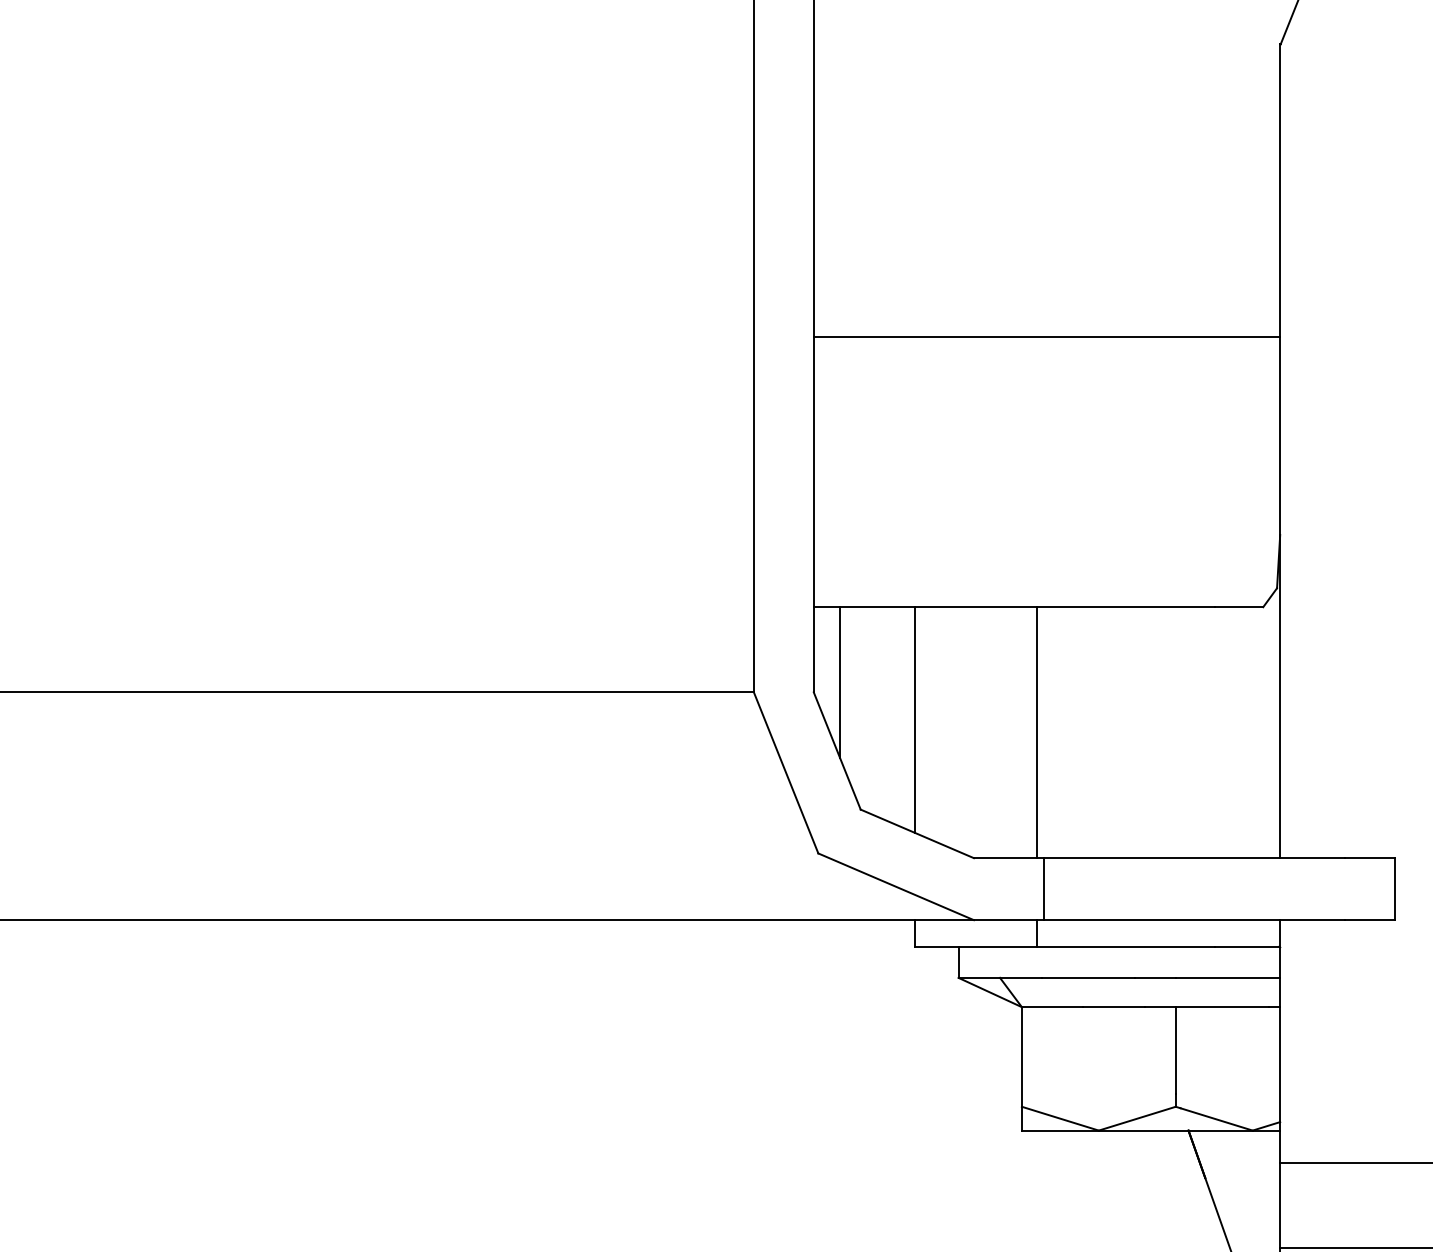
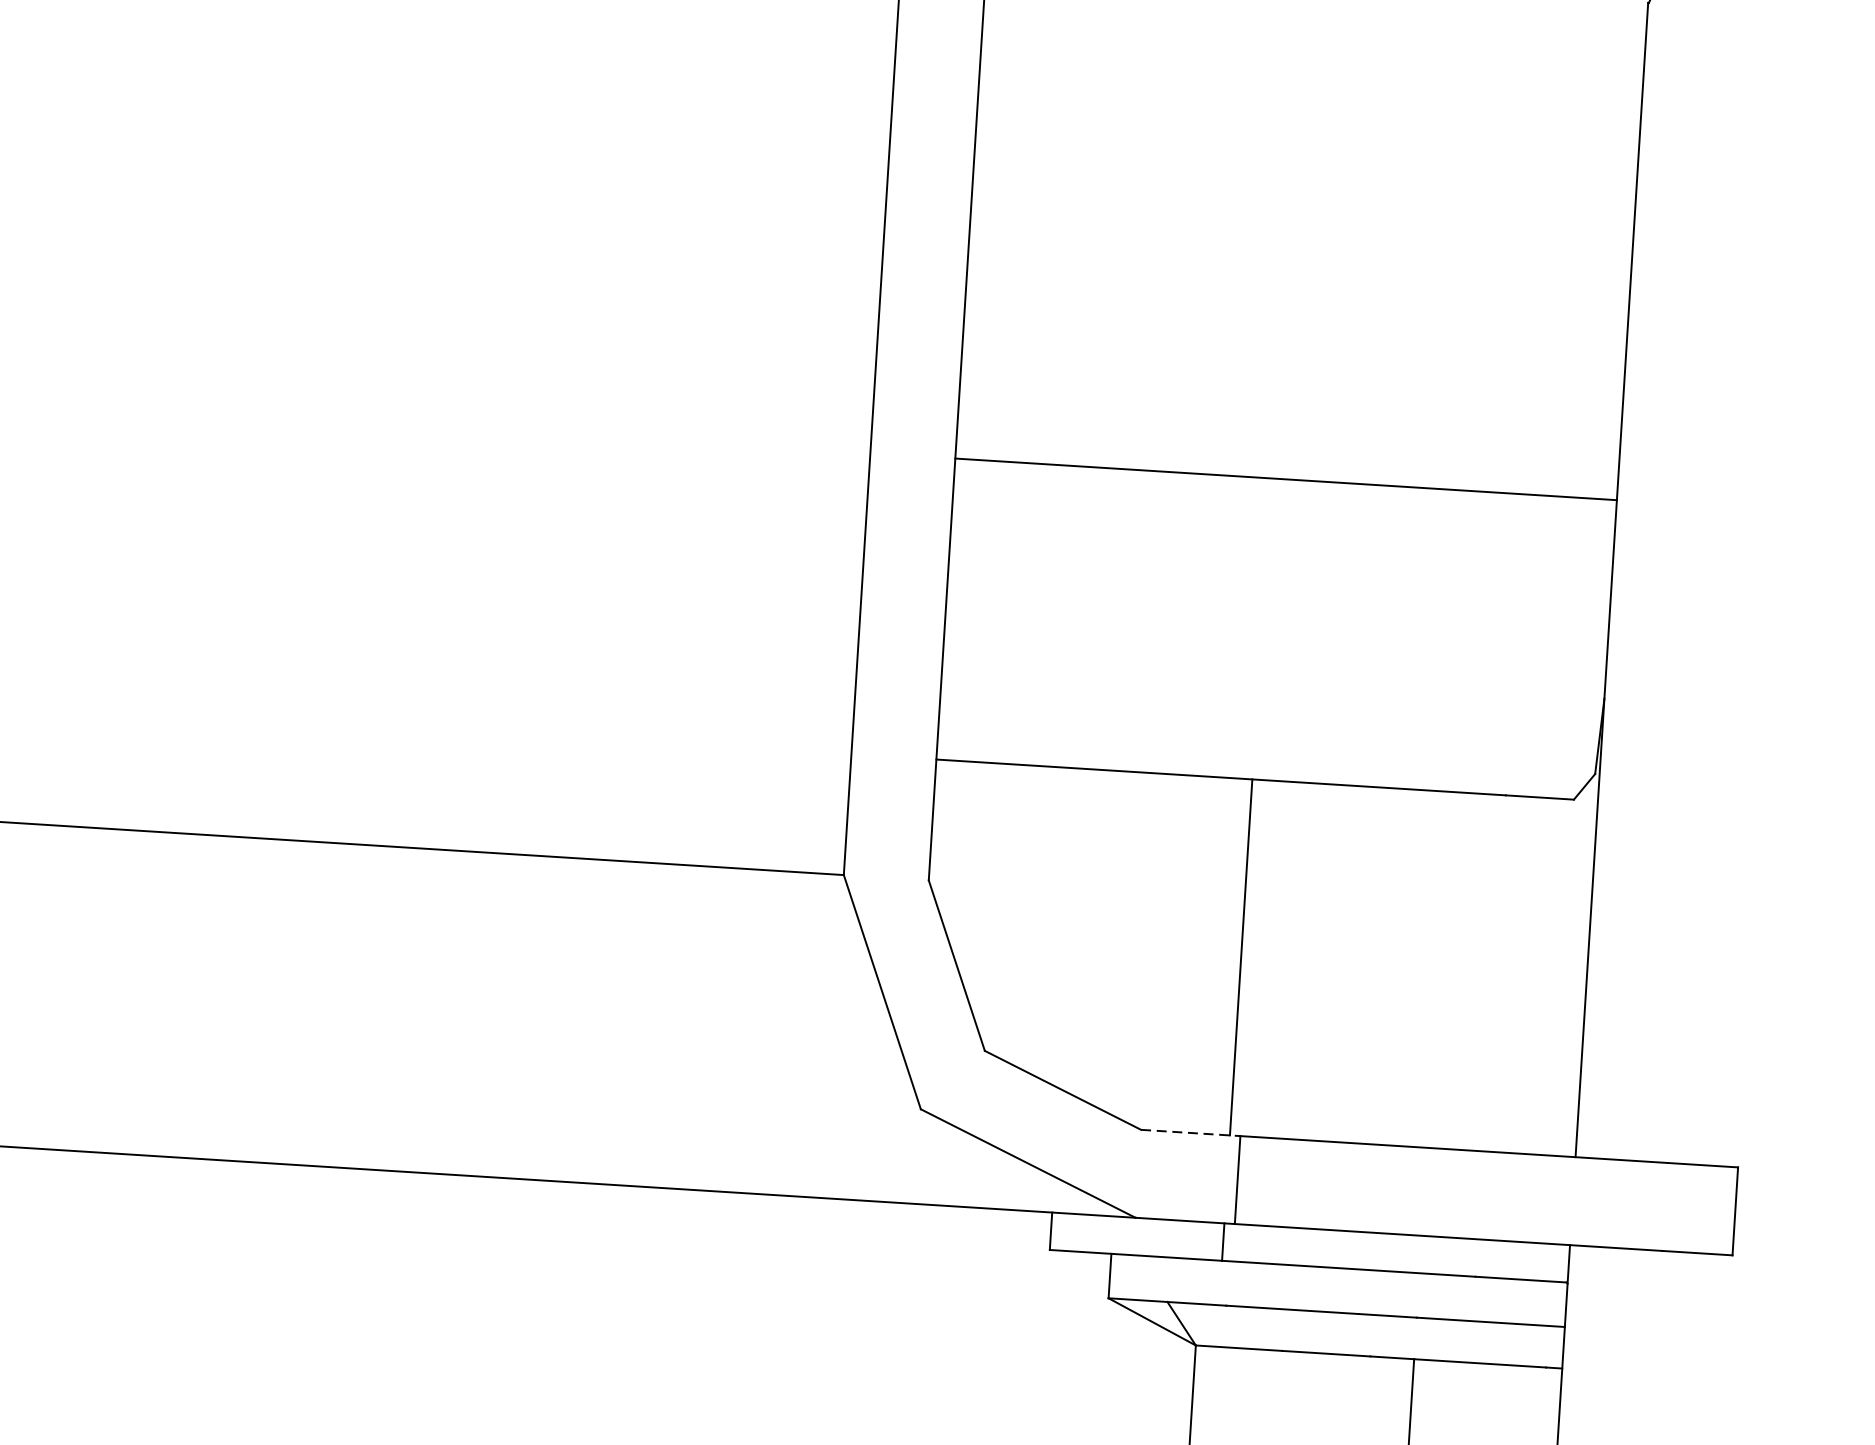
line: (1046, 337) -> (1285, 480), moved
line: (840, 682) -> (967, 868), removed
line: (915, 719) -> (1070, 927), removed
line: (1008, 858) -> (1190, 1133), solid -> dashed

